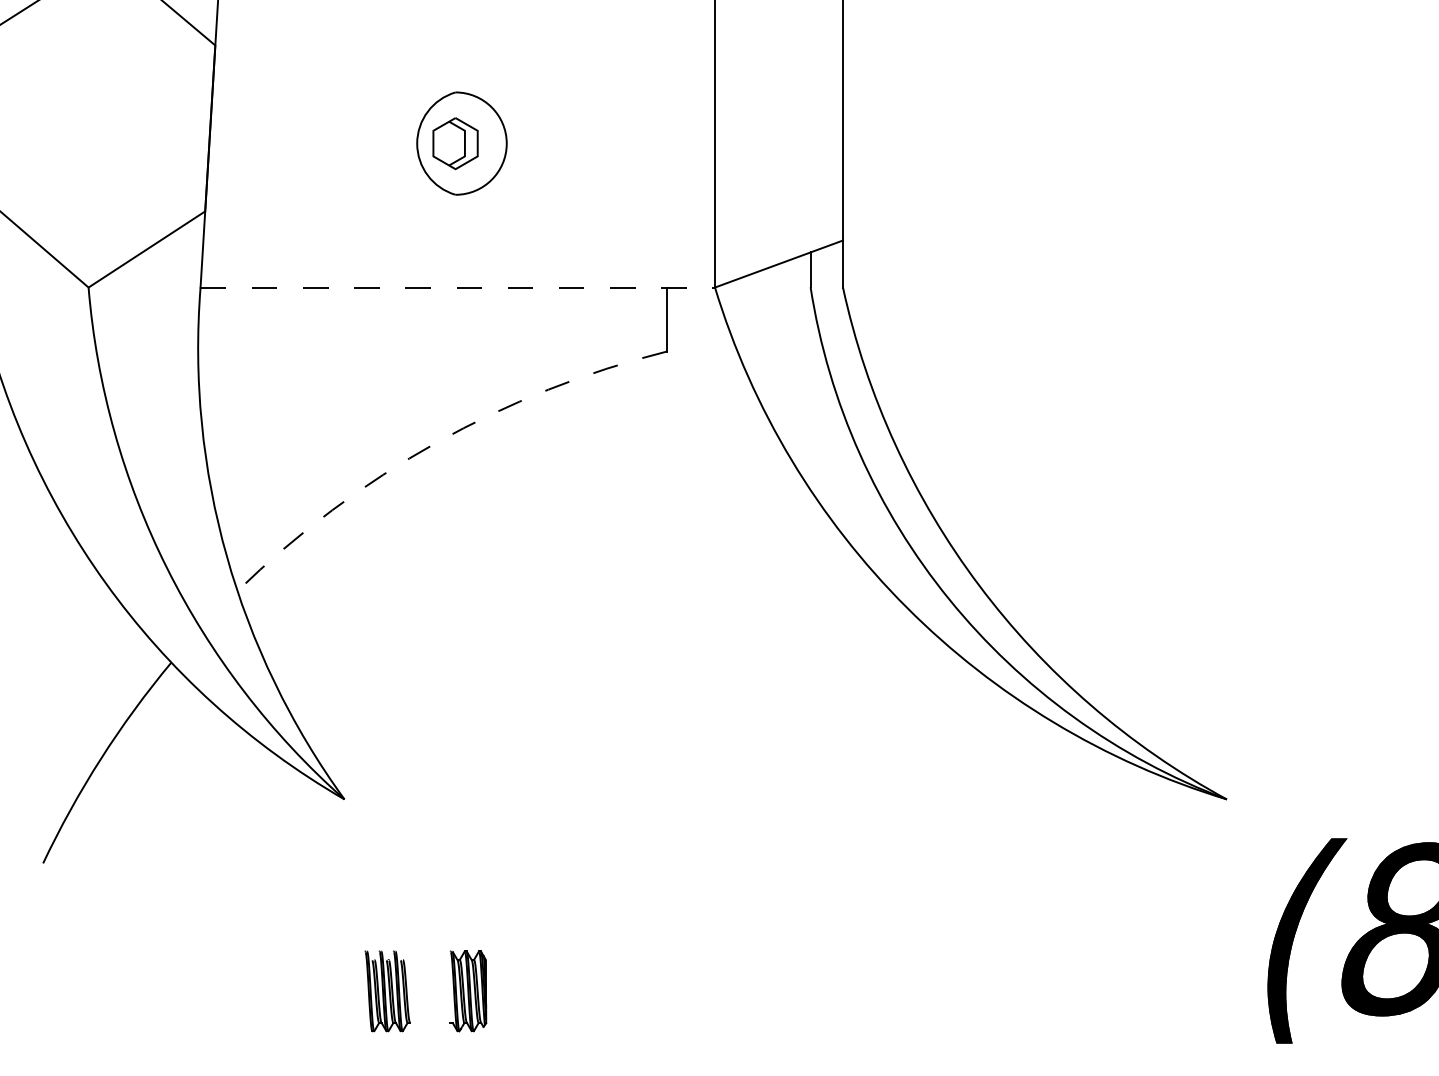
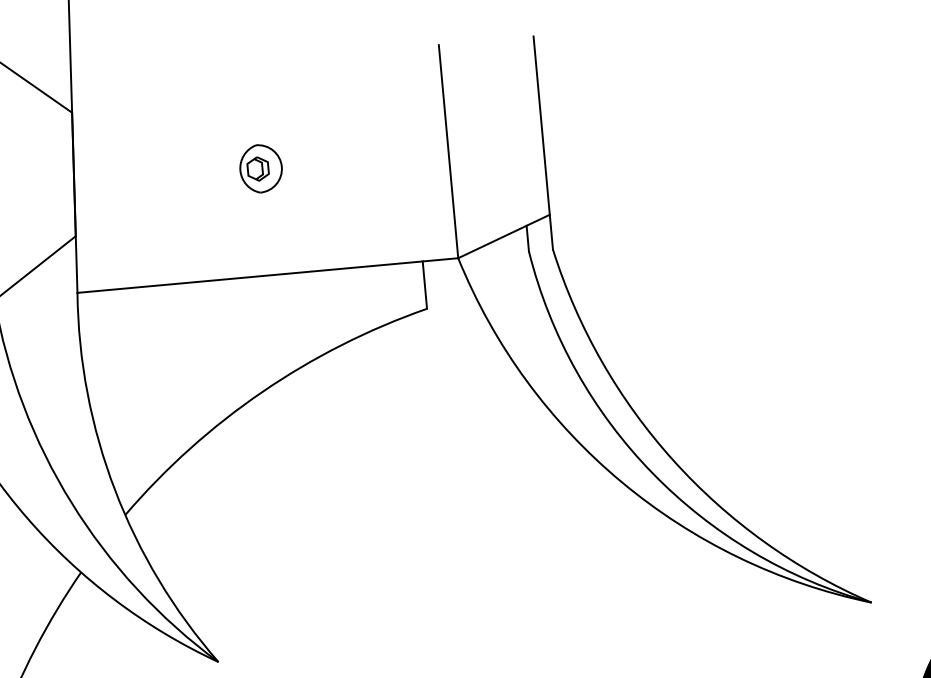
part: (461, 143) -> (260, 168), size x0.62
line: (458, 287) -> (268, 275), dashed -> solid
arc: (436, 442) -> (262, 391), dashed -> solid

